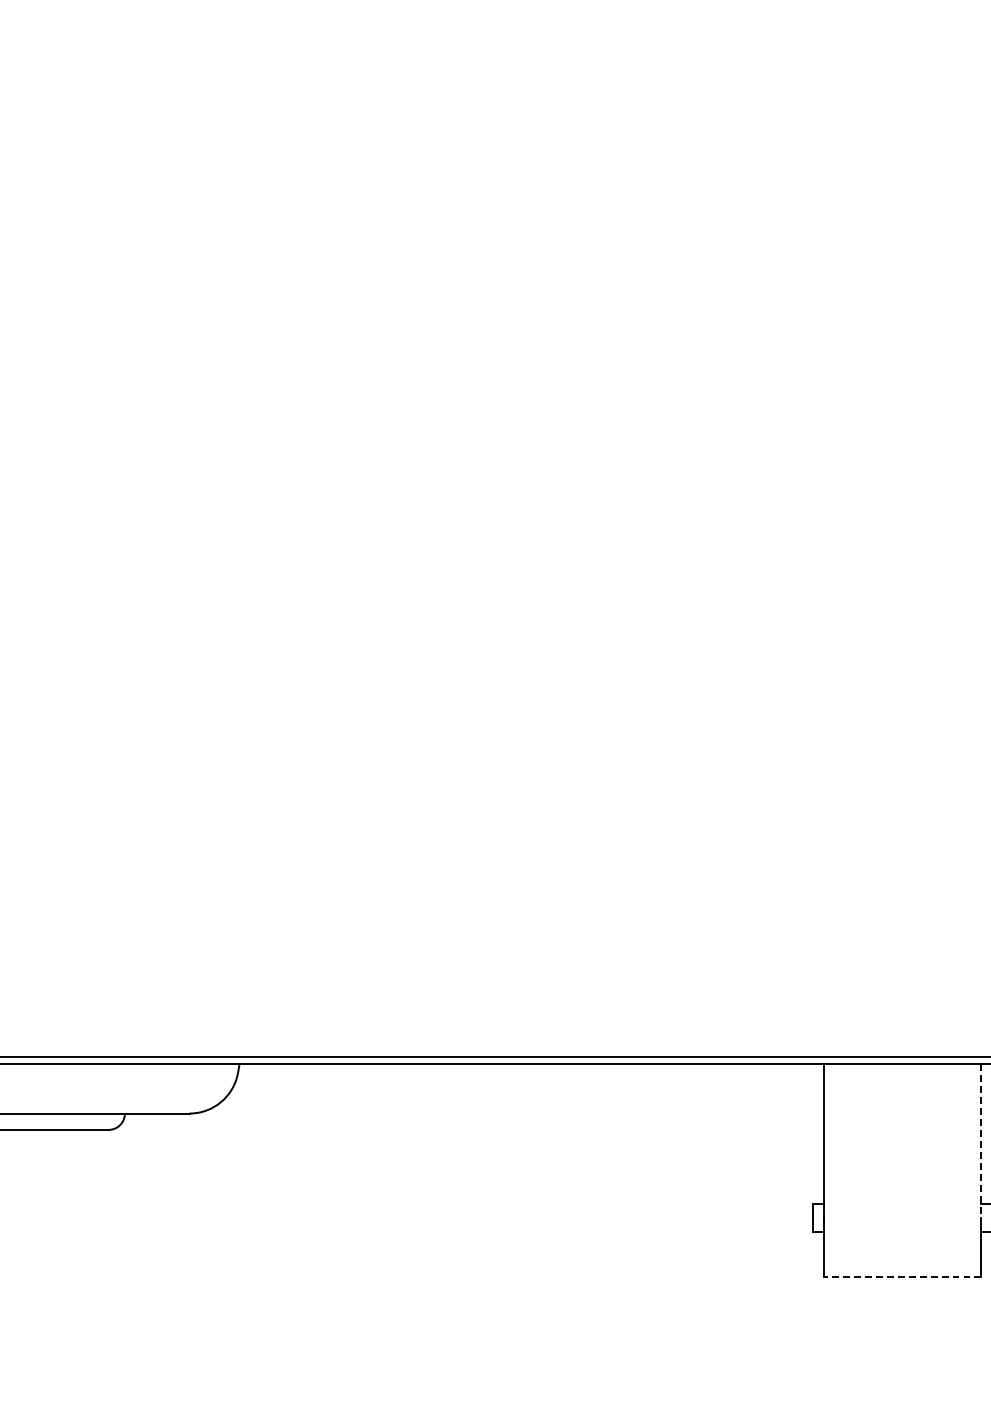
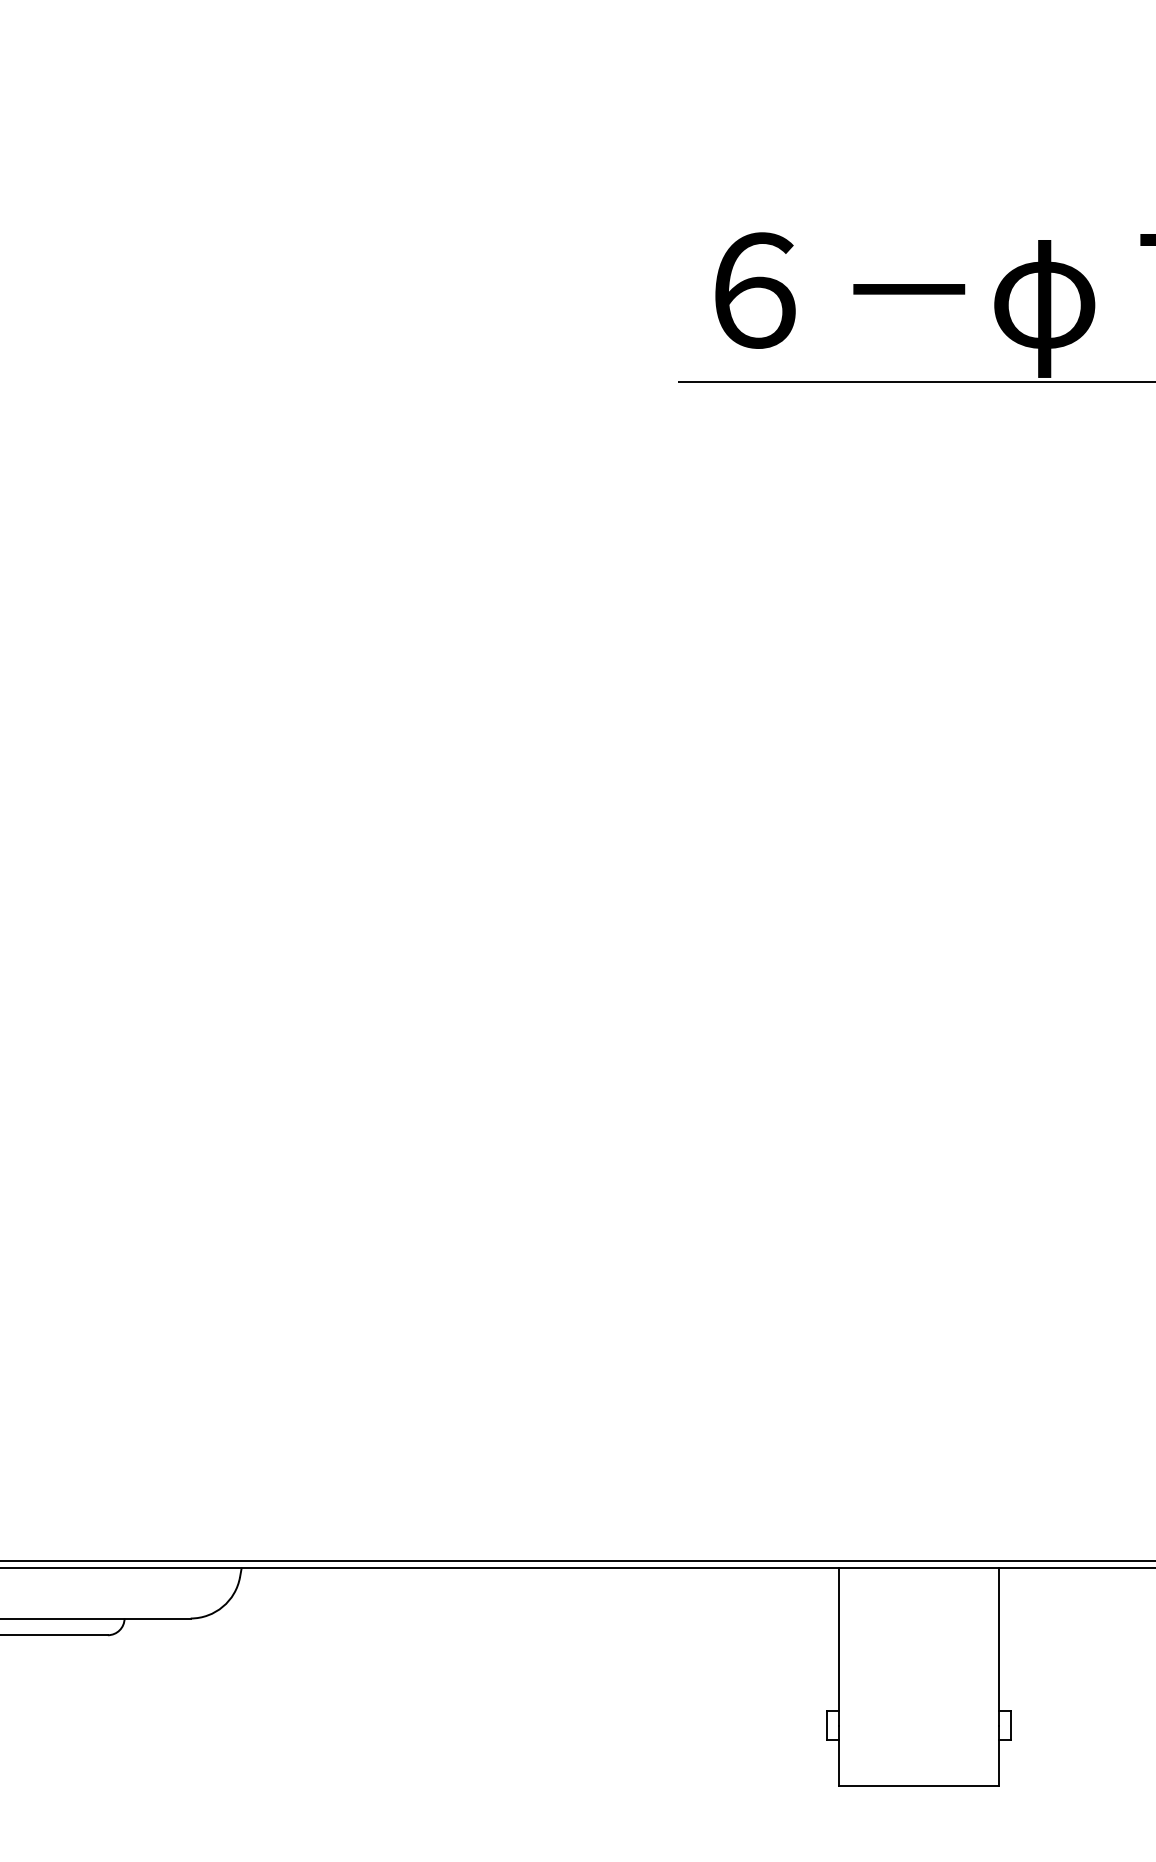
line: (981, 1140) -> (999, 1646), dashed -> solid
line: (902, 1277) -> (918, 1785), dashed -> solid

